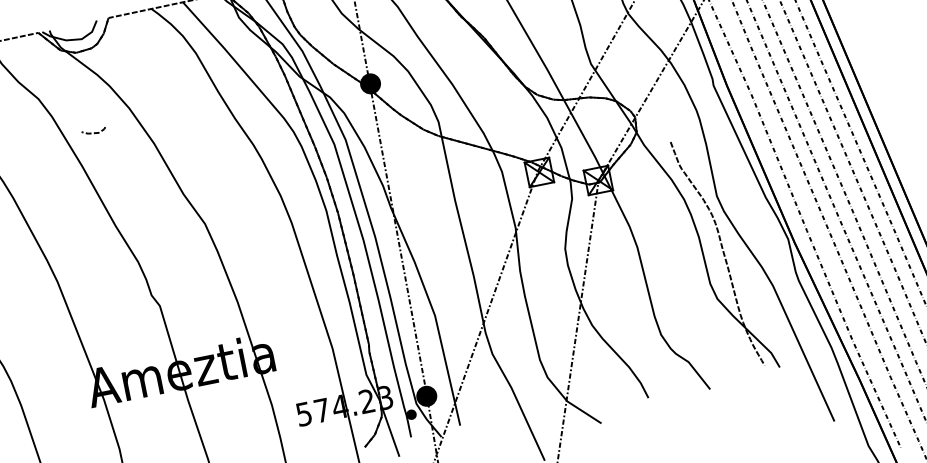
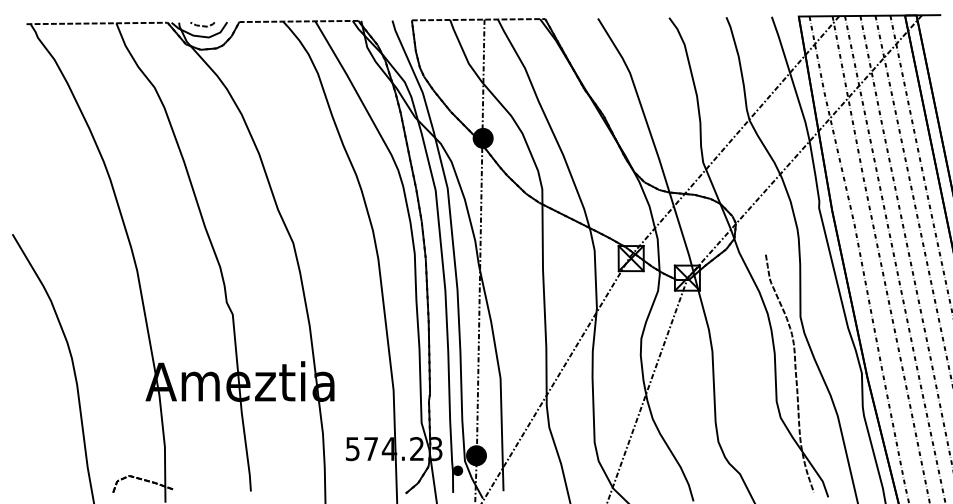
line: (94, 132) -> (202, 25), moved

